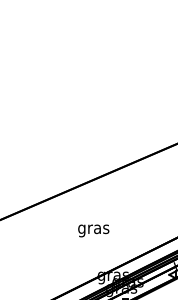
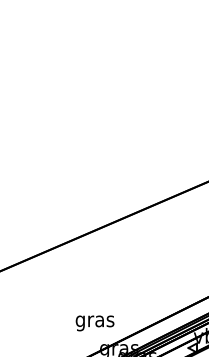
text: (93, 230) -> (94, 322), moved

